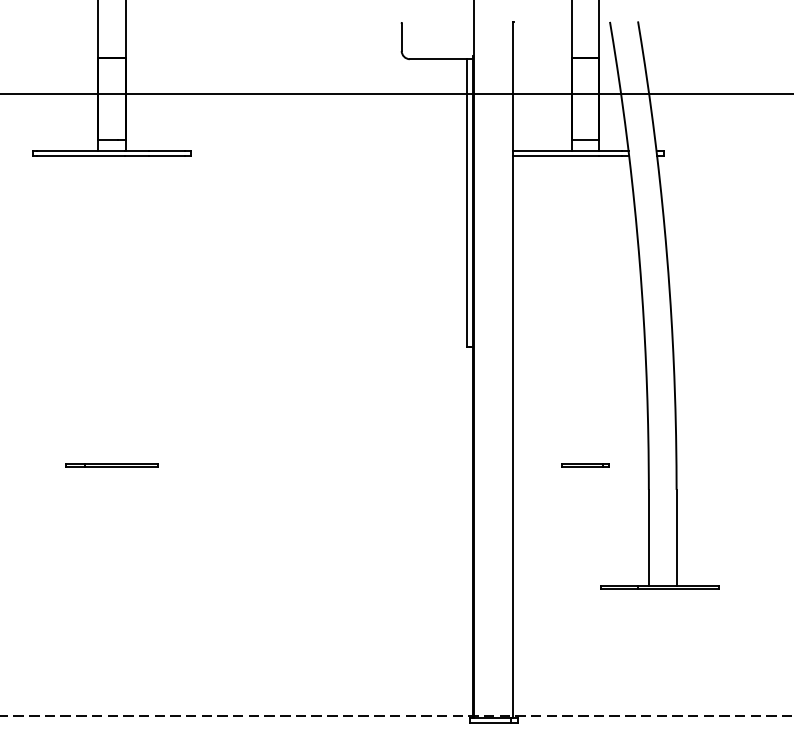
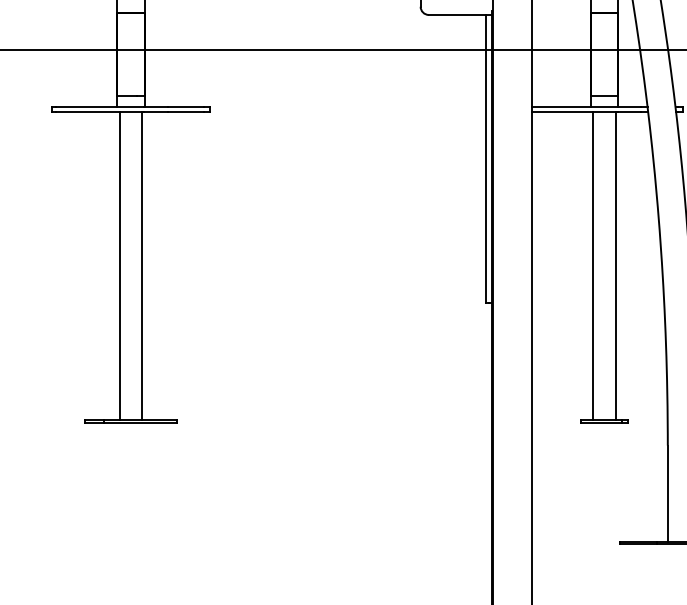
line: (100, 310) -> (119, 266), added
line: (123, 310) -> (142, 266), added
line: (574, 310) -> (593, 266), added
line: (596, 310) -> (615, 266), added

